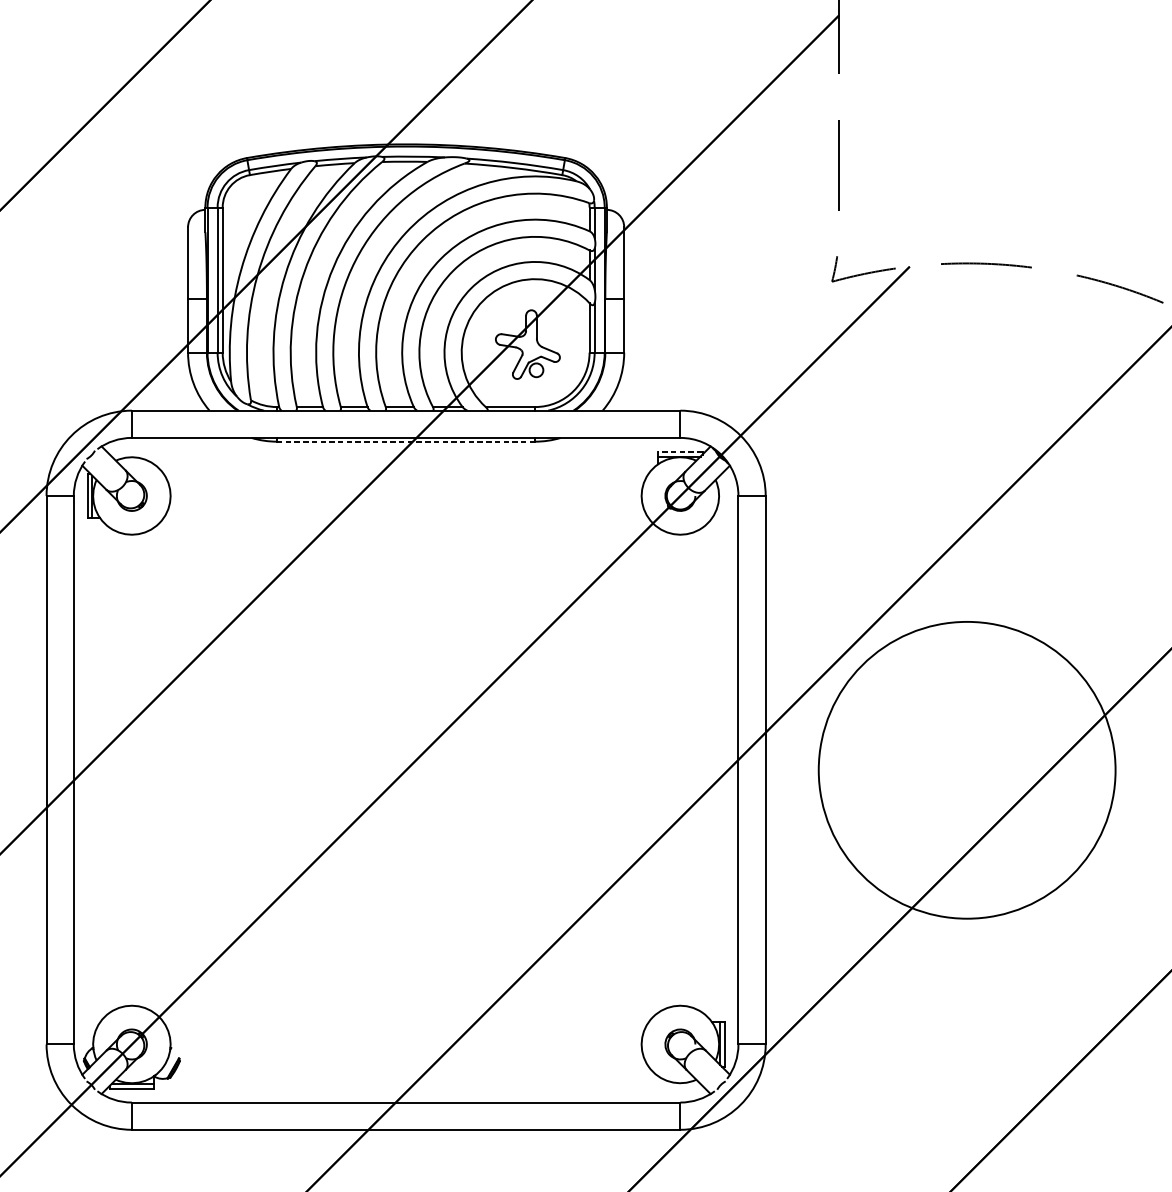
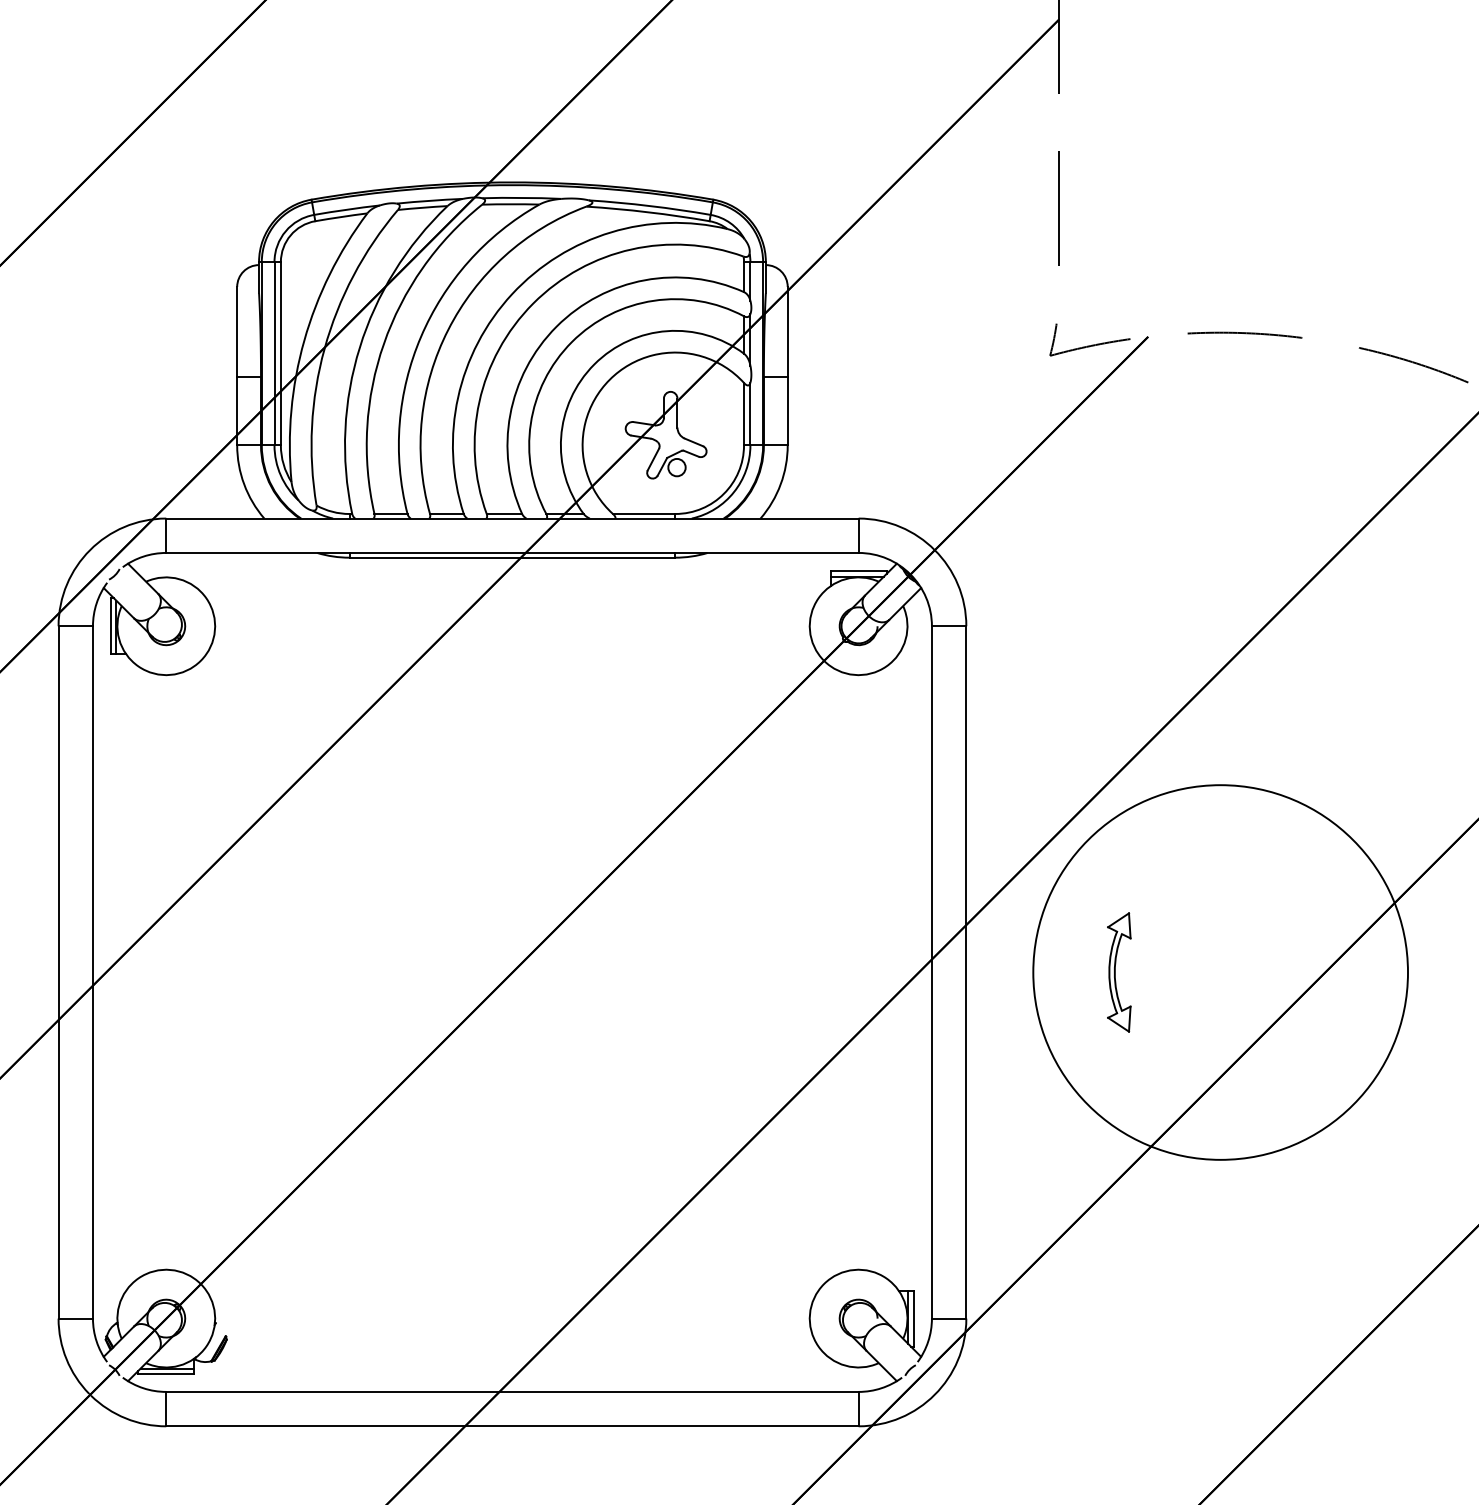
line: (406, 441) -> (512, 557), dashed -> solid
line: (680, 451) -> (858, 570), dashed -> solid
part: (887, 770) -> (1119, 972), added

